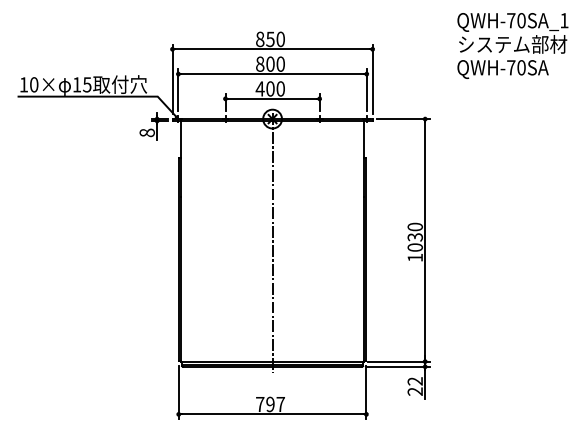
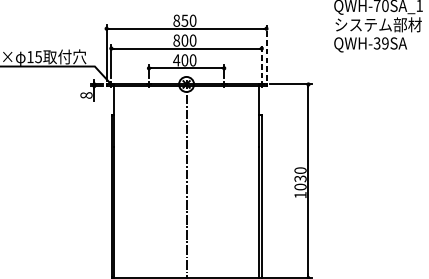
text: (516, 67) -> (381, 43), QWH-70SA -> QWH-39SA
line: (372, 79) -> (266, 52), solid -> dashed
line: (366, 89) -> (261, 60), solid -> dashed

